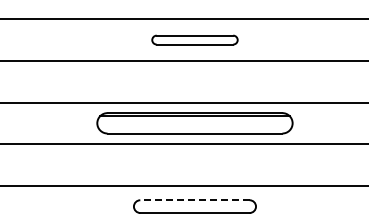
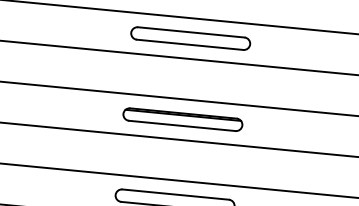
part: (194, 39) -> (190, 37), size x1.43
part: (194, 123) -> (182, 119), size x0.62
line: (194, 200) -> (175, 194), dashed -> solid

